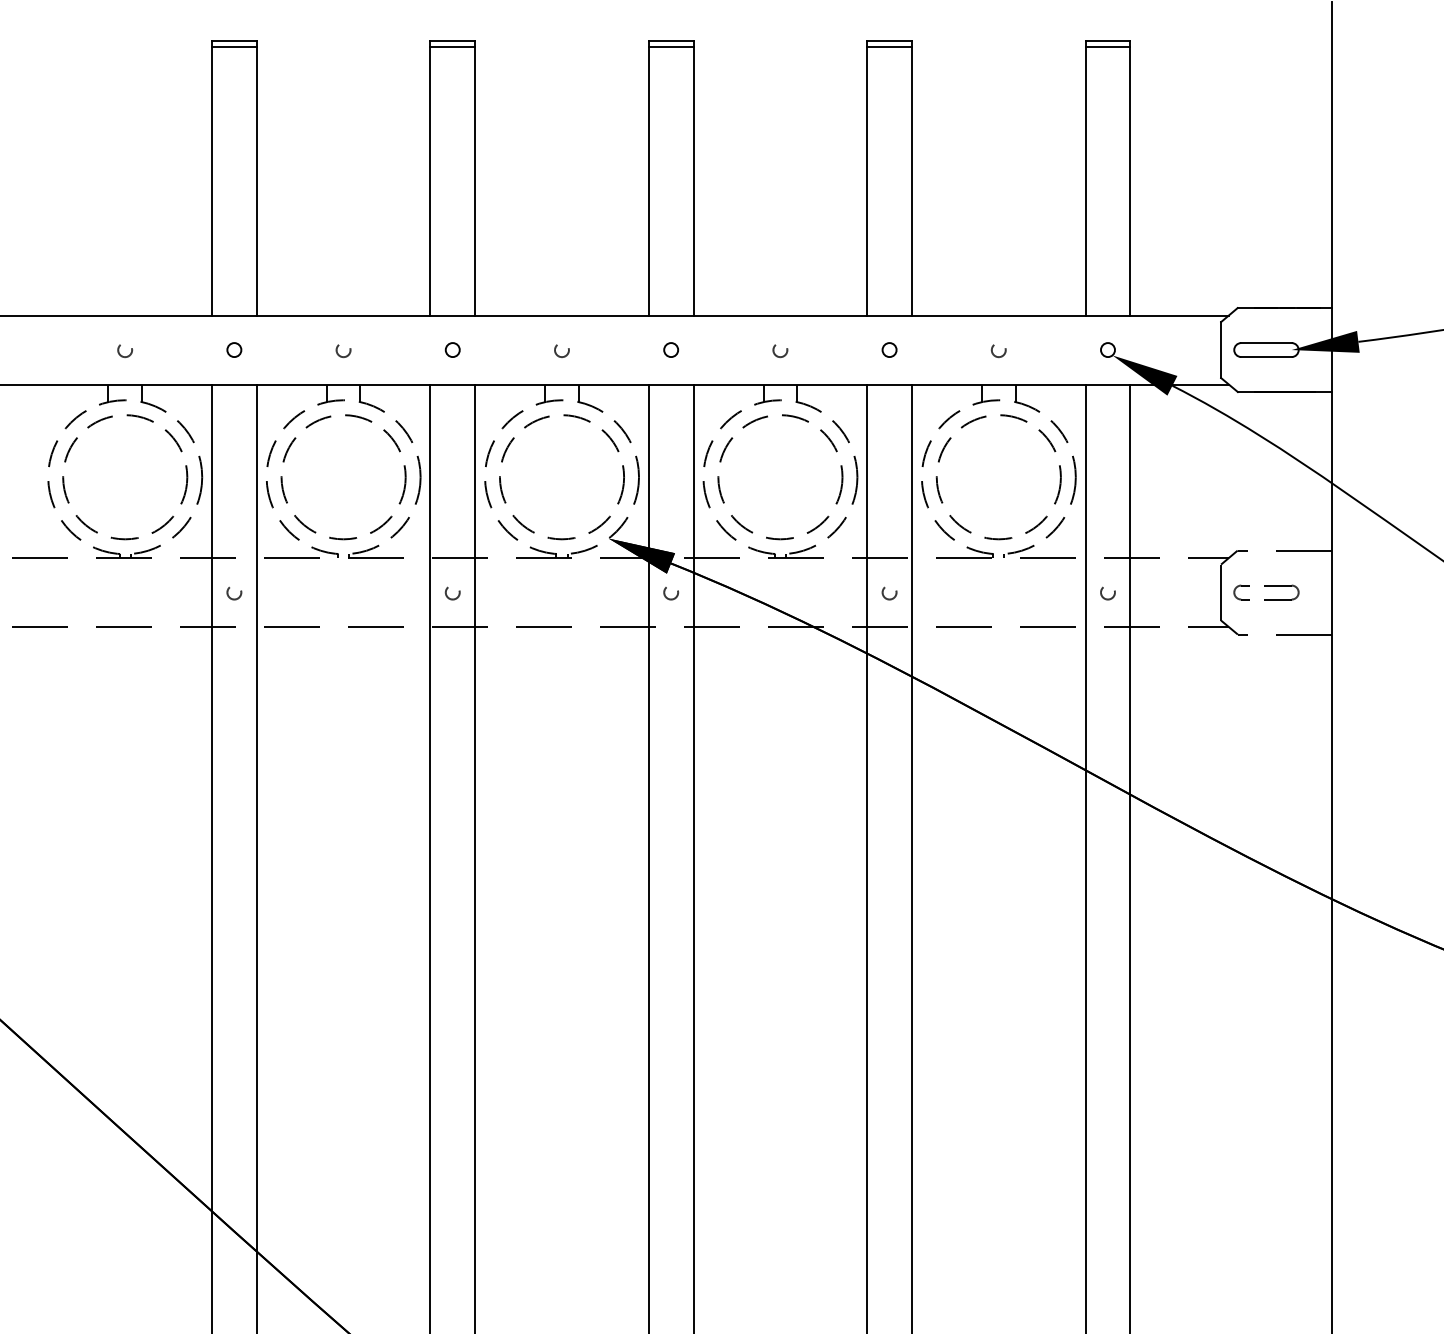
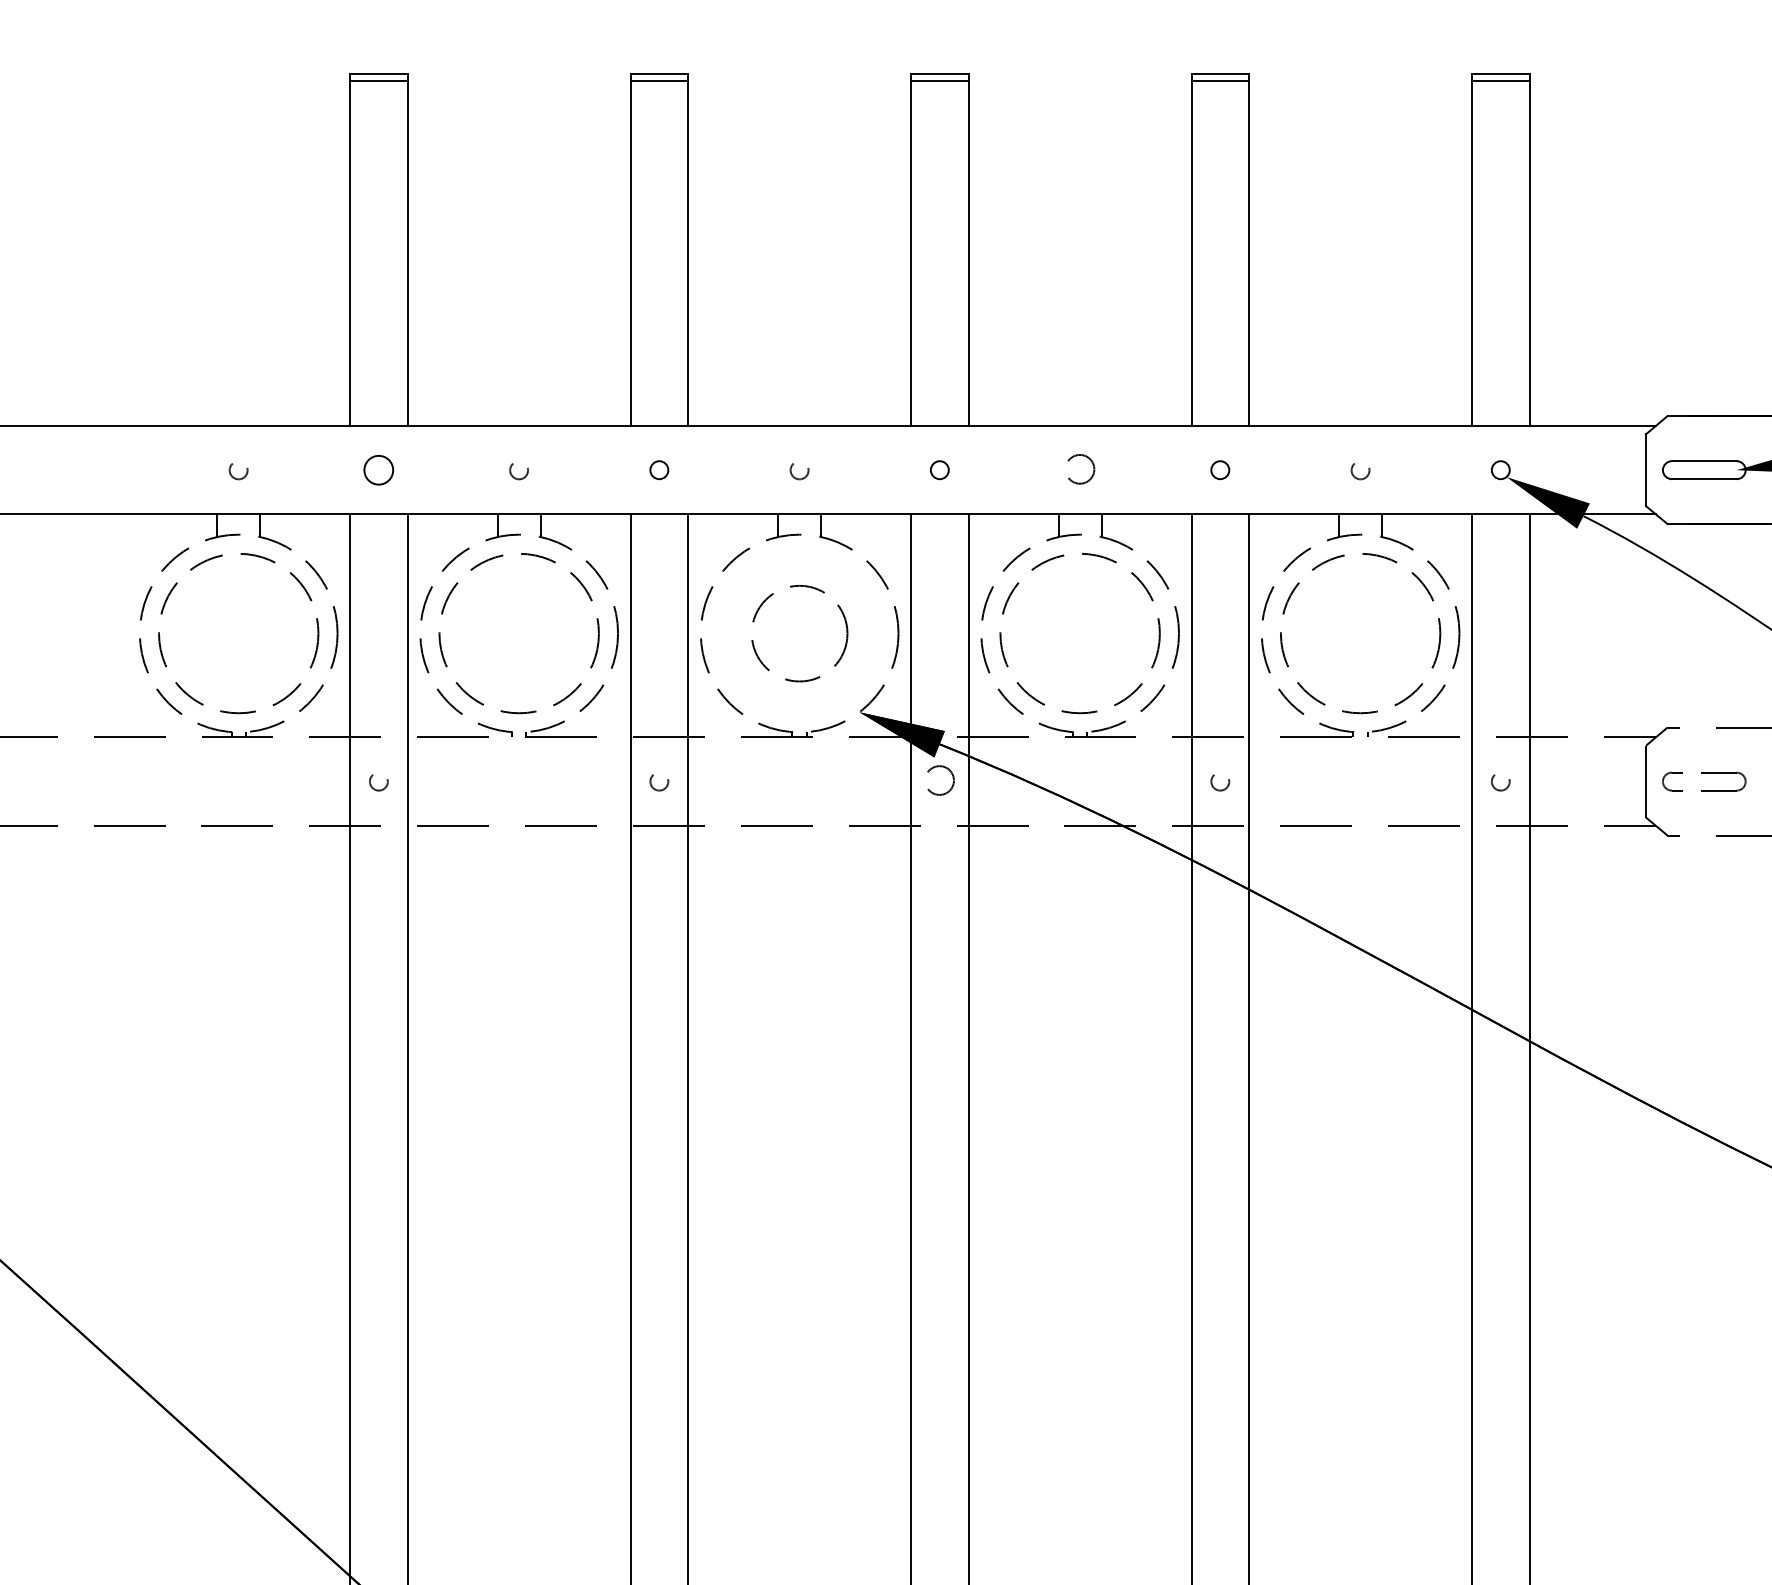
circle: (234, 349) -> (379, 469), size x1.6
circle: (780, 351) -> (1080, 472), size x1.6
circle: (561, 477) -> (798, 633), size x0.6
circle: (671, 593) -> (940, 782), size x1.6

